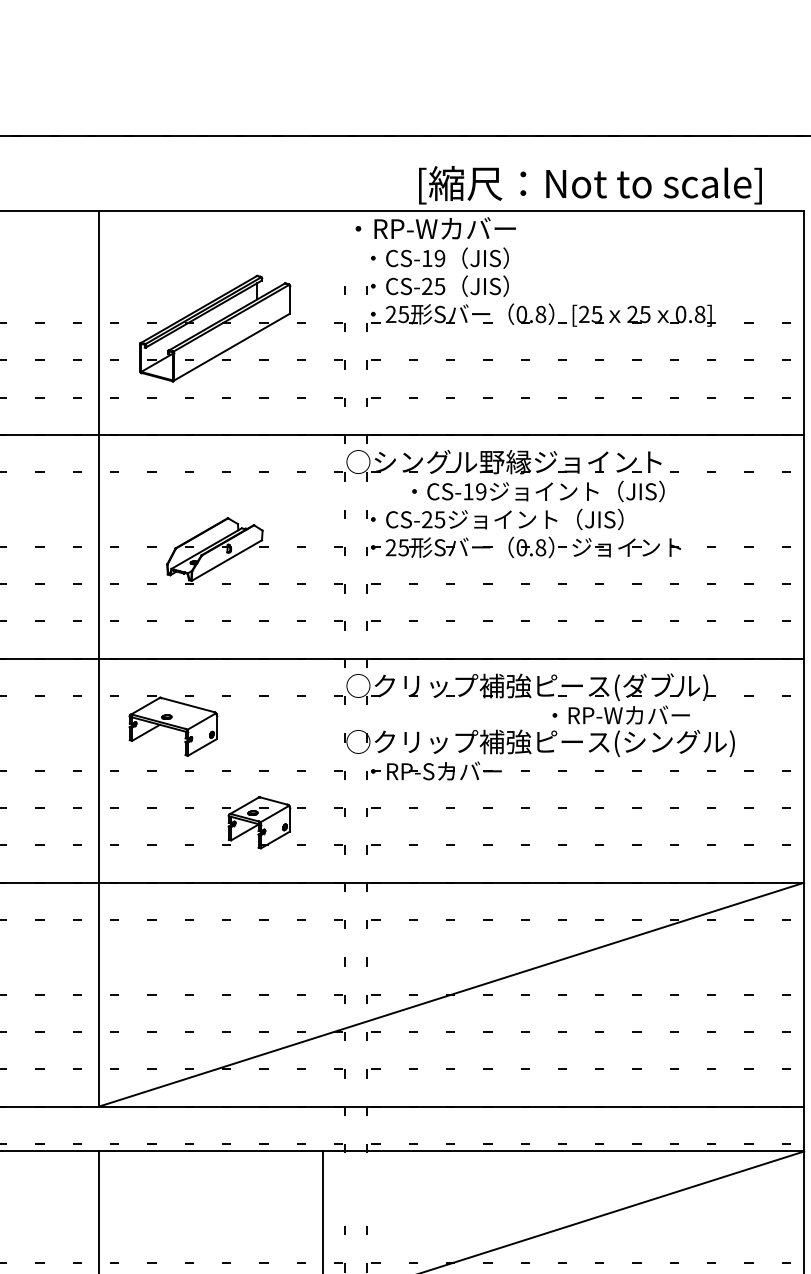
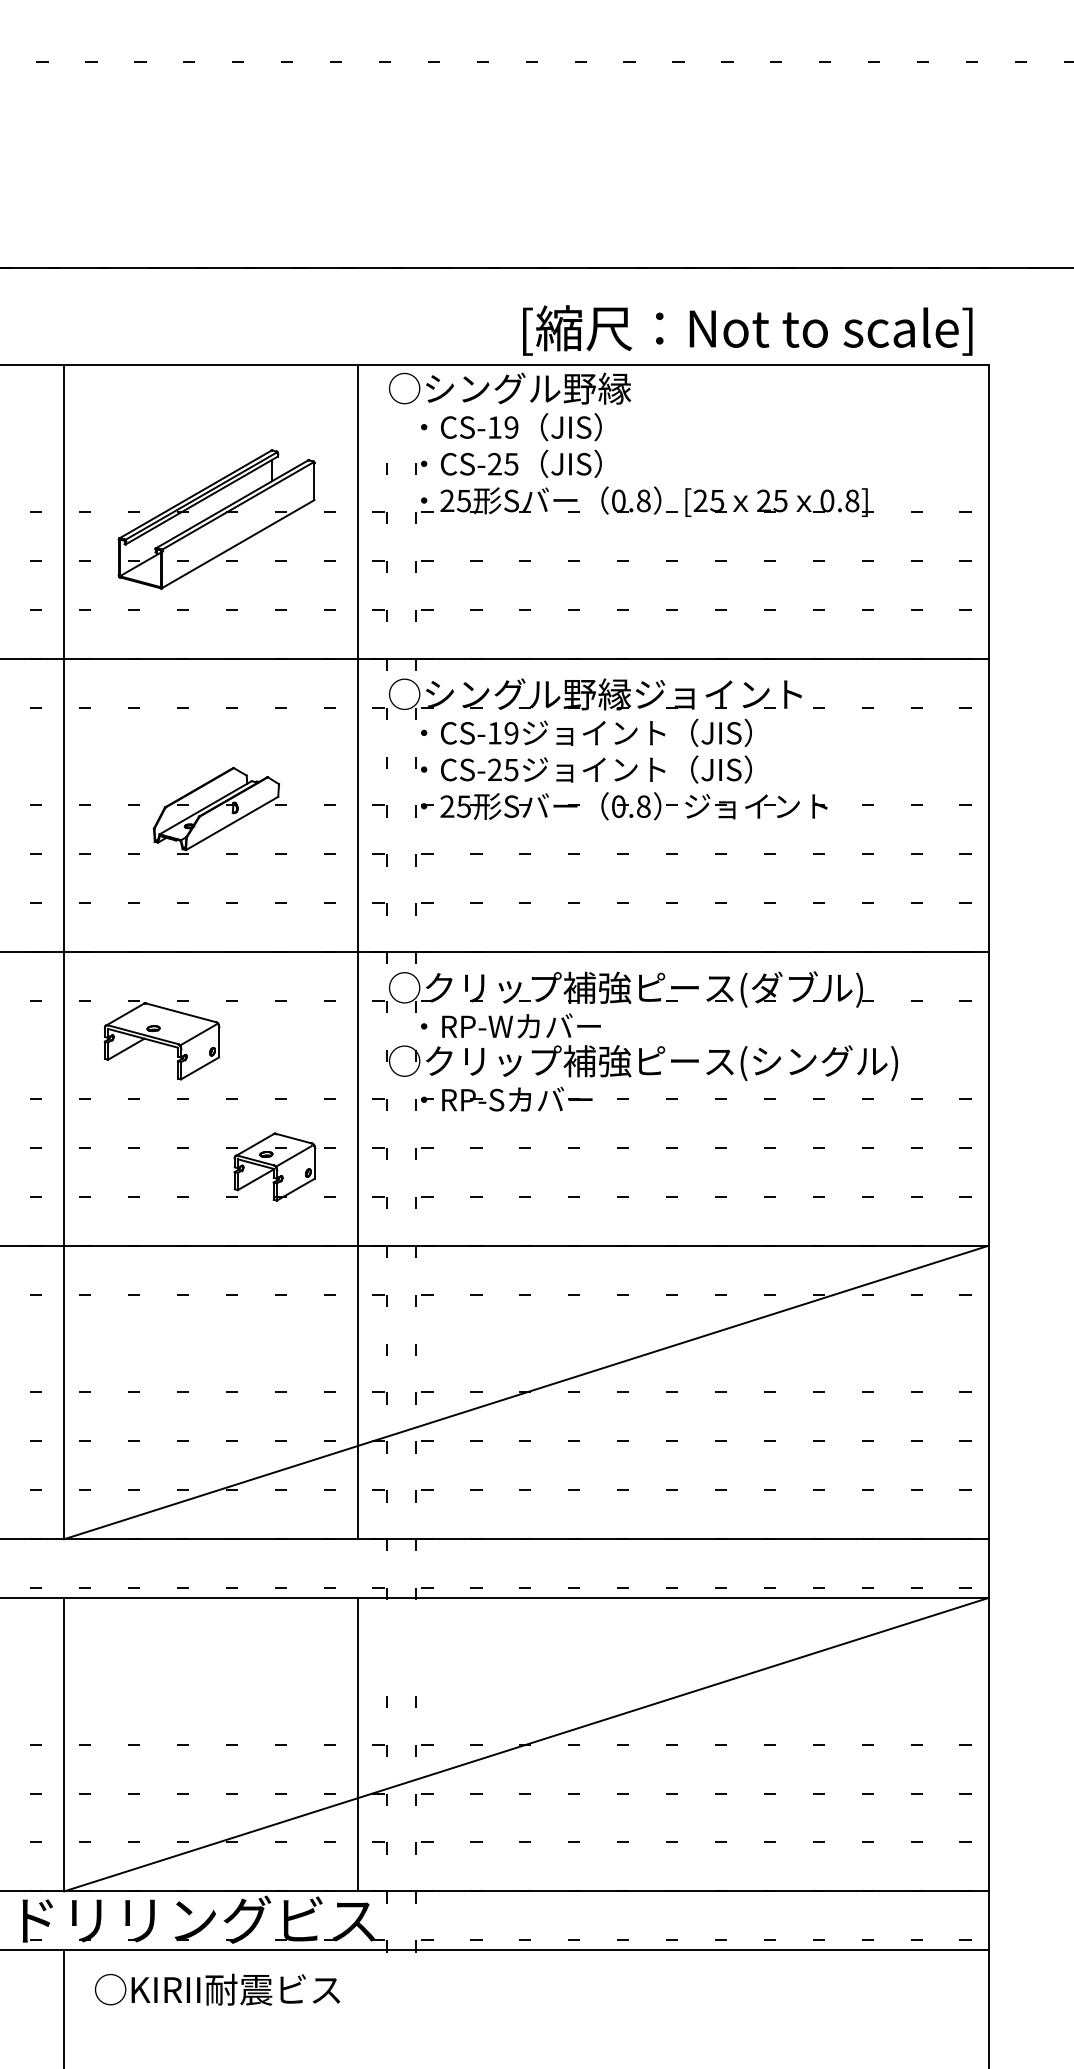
text: (590, 185) -> (747, 330), moved
text: (438, 228) -> (509, 388), ・RP-Wカバー -> ○シングル野縁
text: (538, 491) -> (586, 732), moved
line: (322, 659) -> (357, 952), added
text: (620, 714) -> (510, 1025), moved

